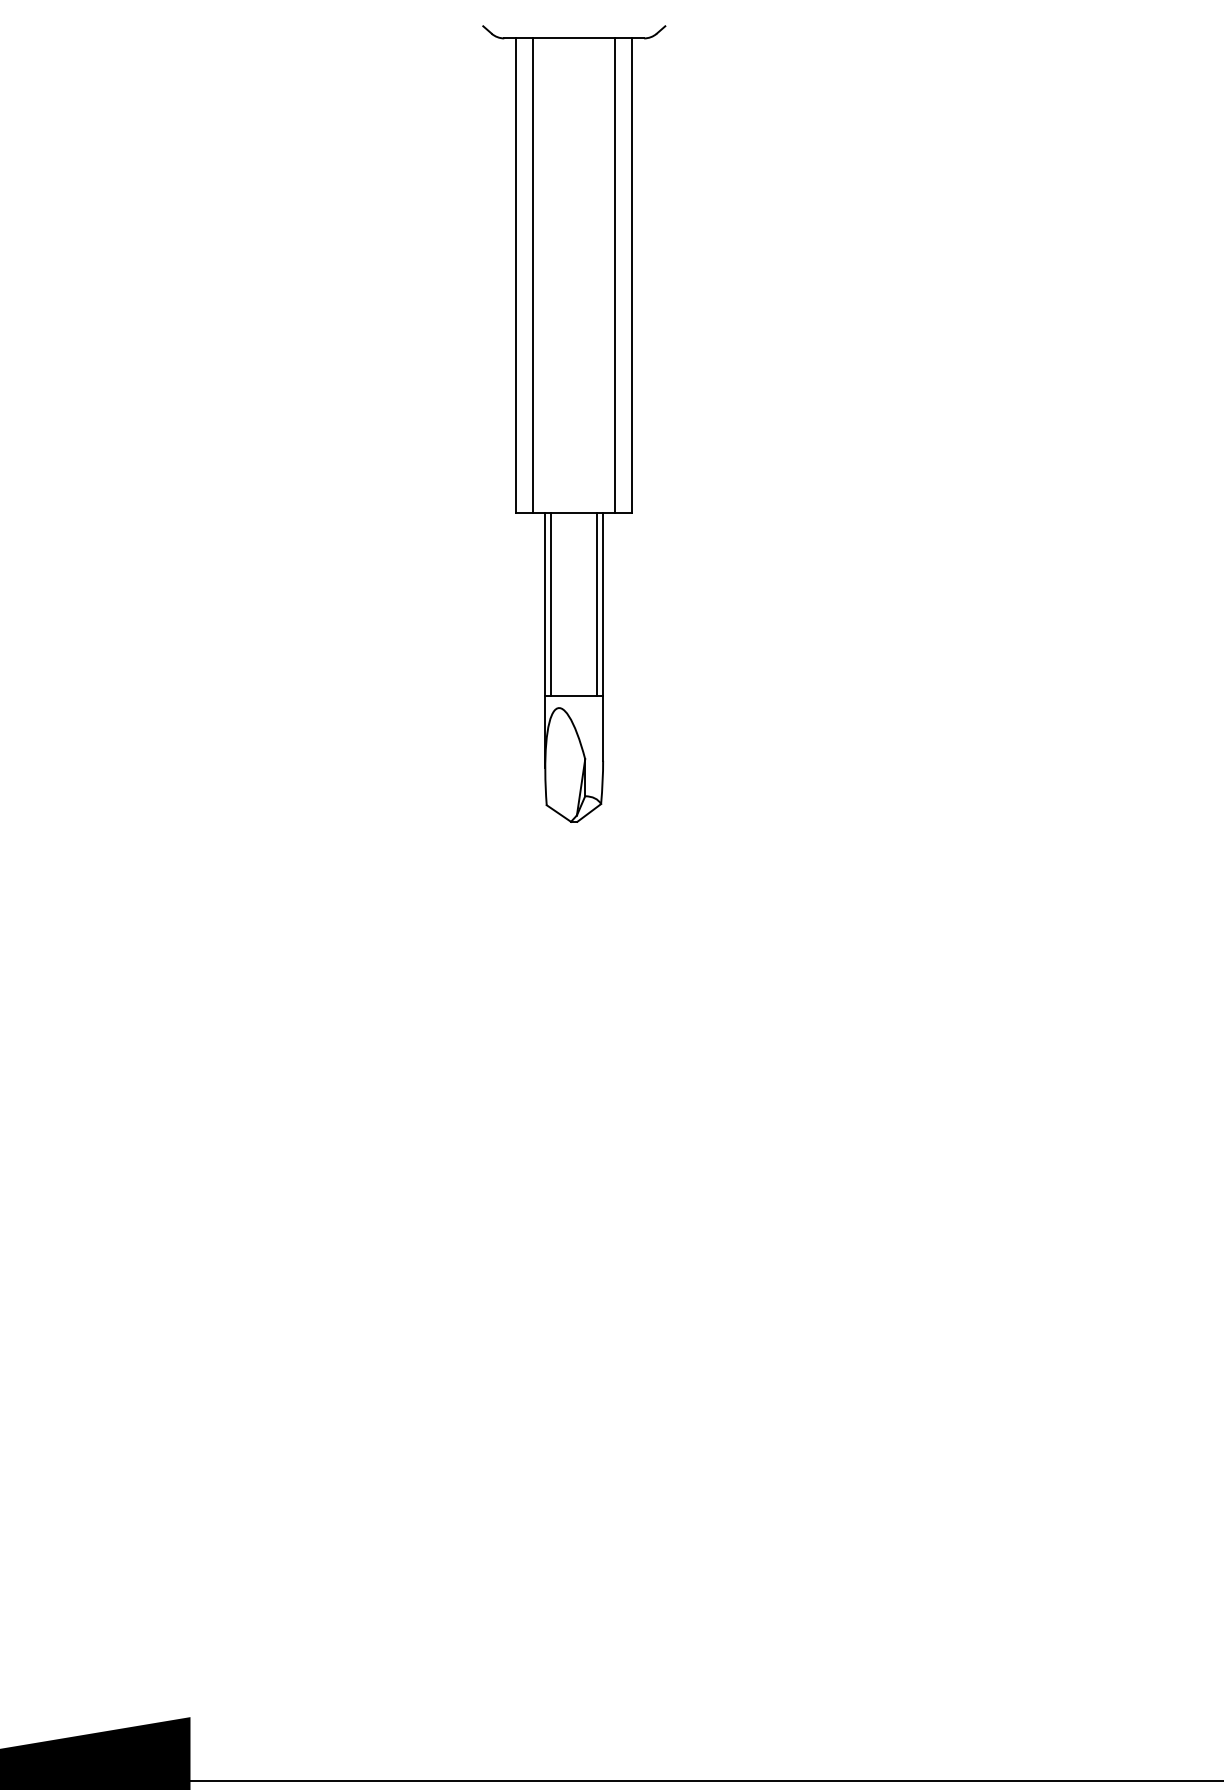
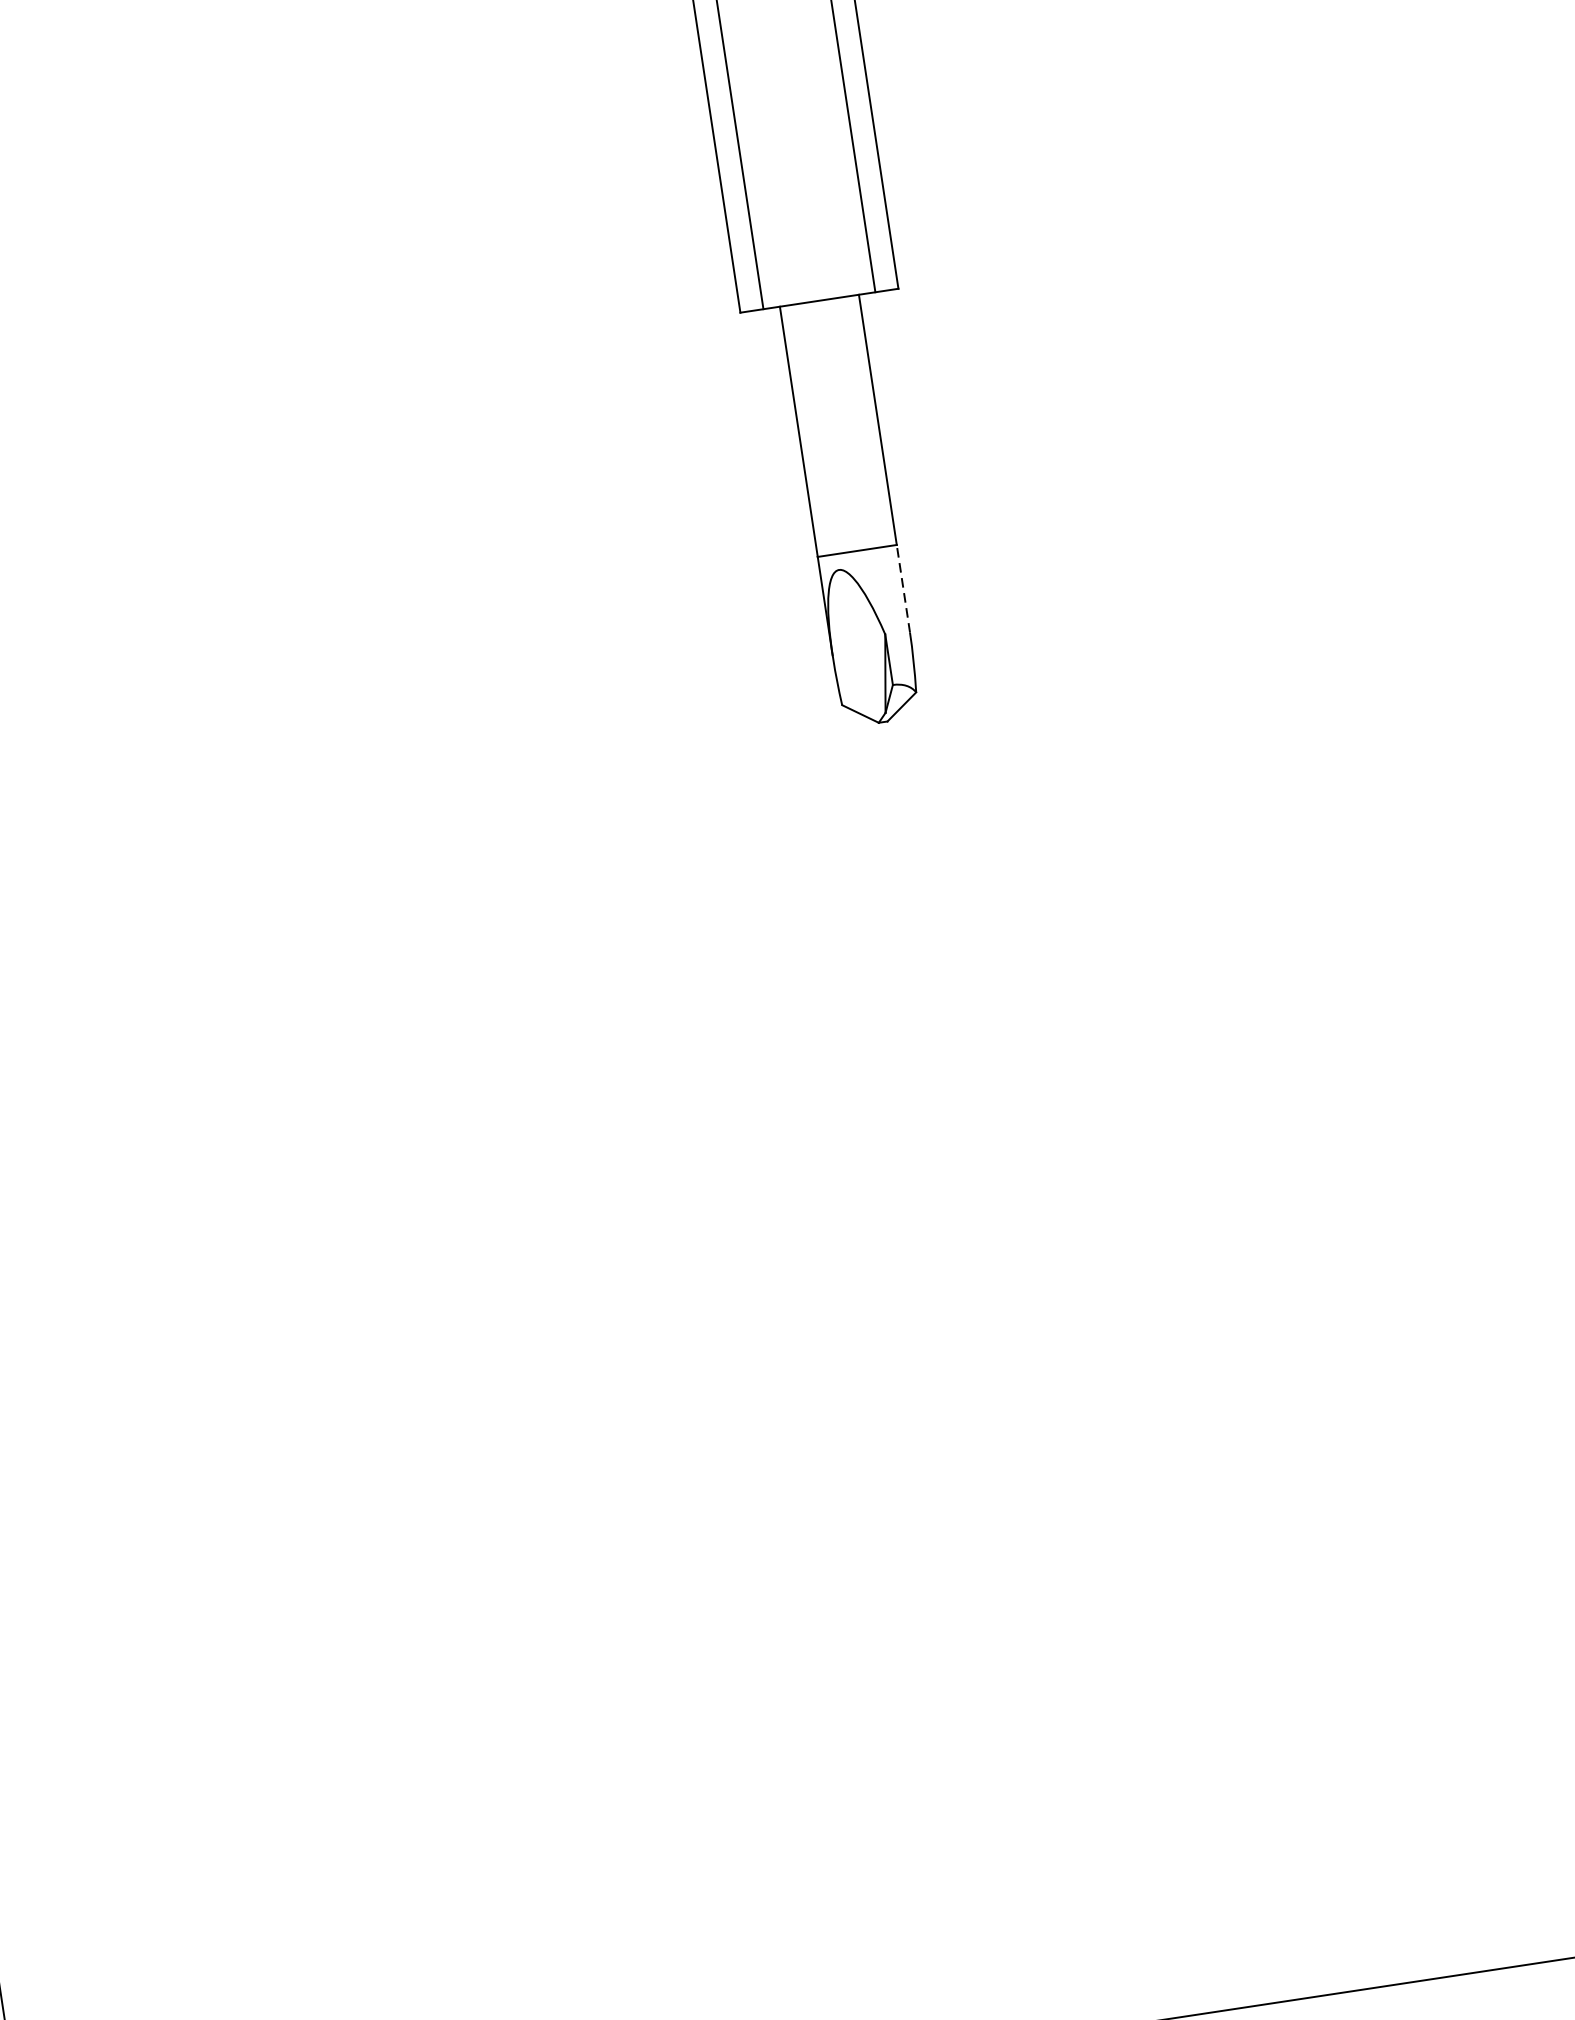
line: (551, 604) -> (807, 430), removed
line: (597, 604) -> (870, 420), removed
line: (603, 728) -> (903, 588), solid -> dashed

